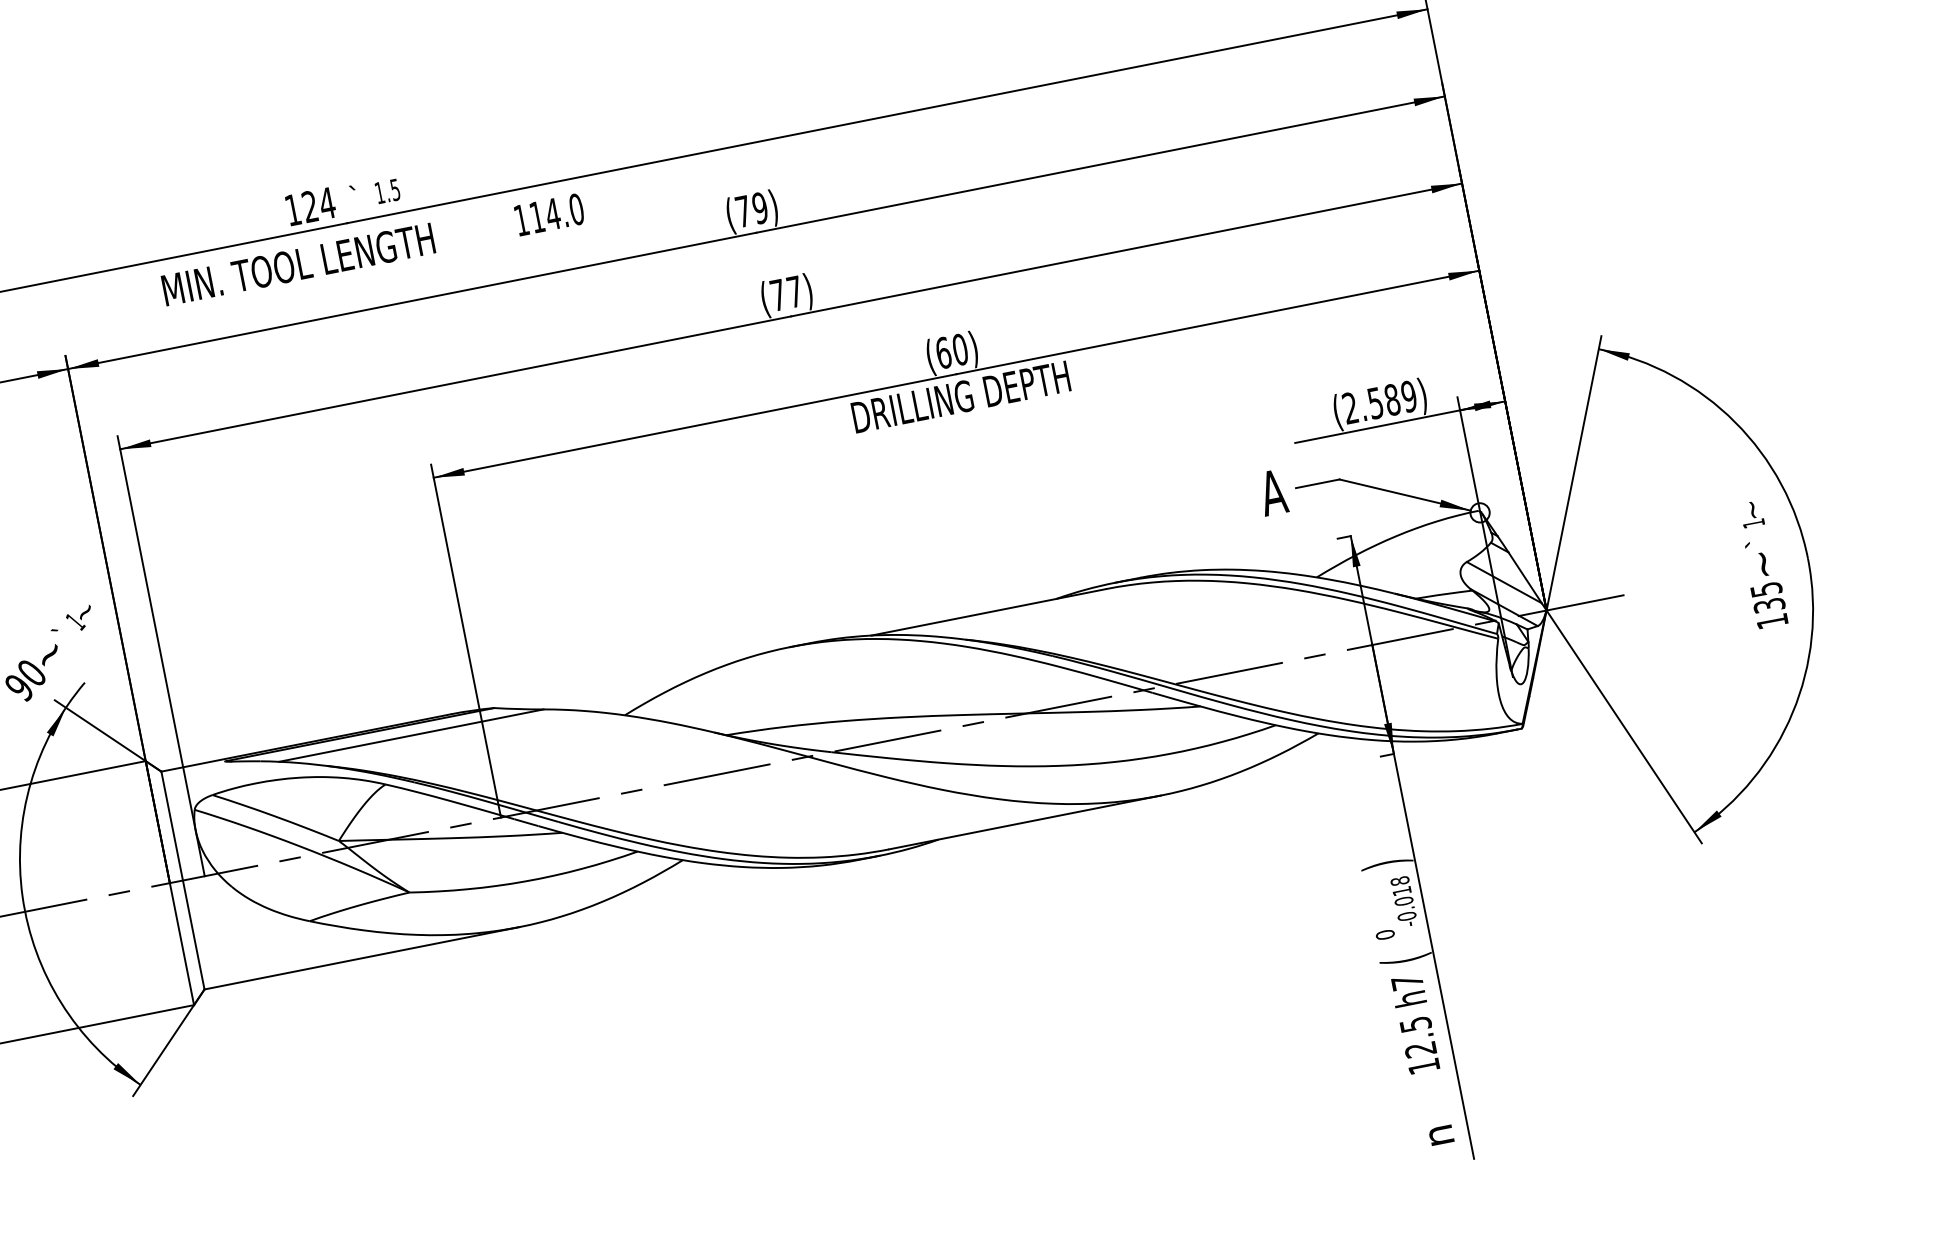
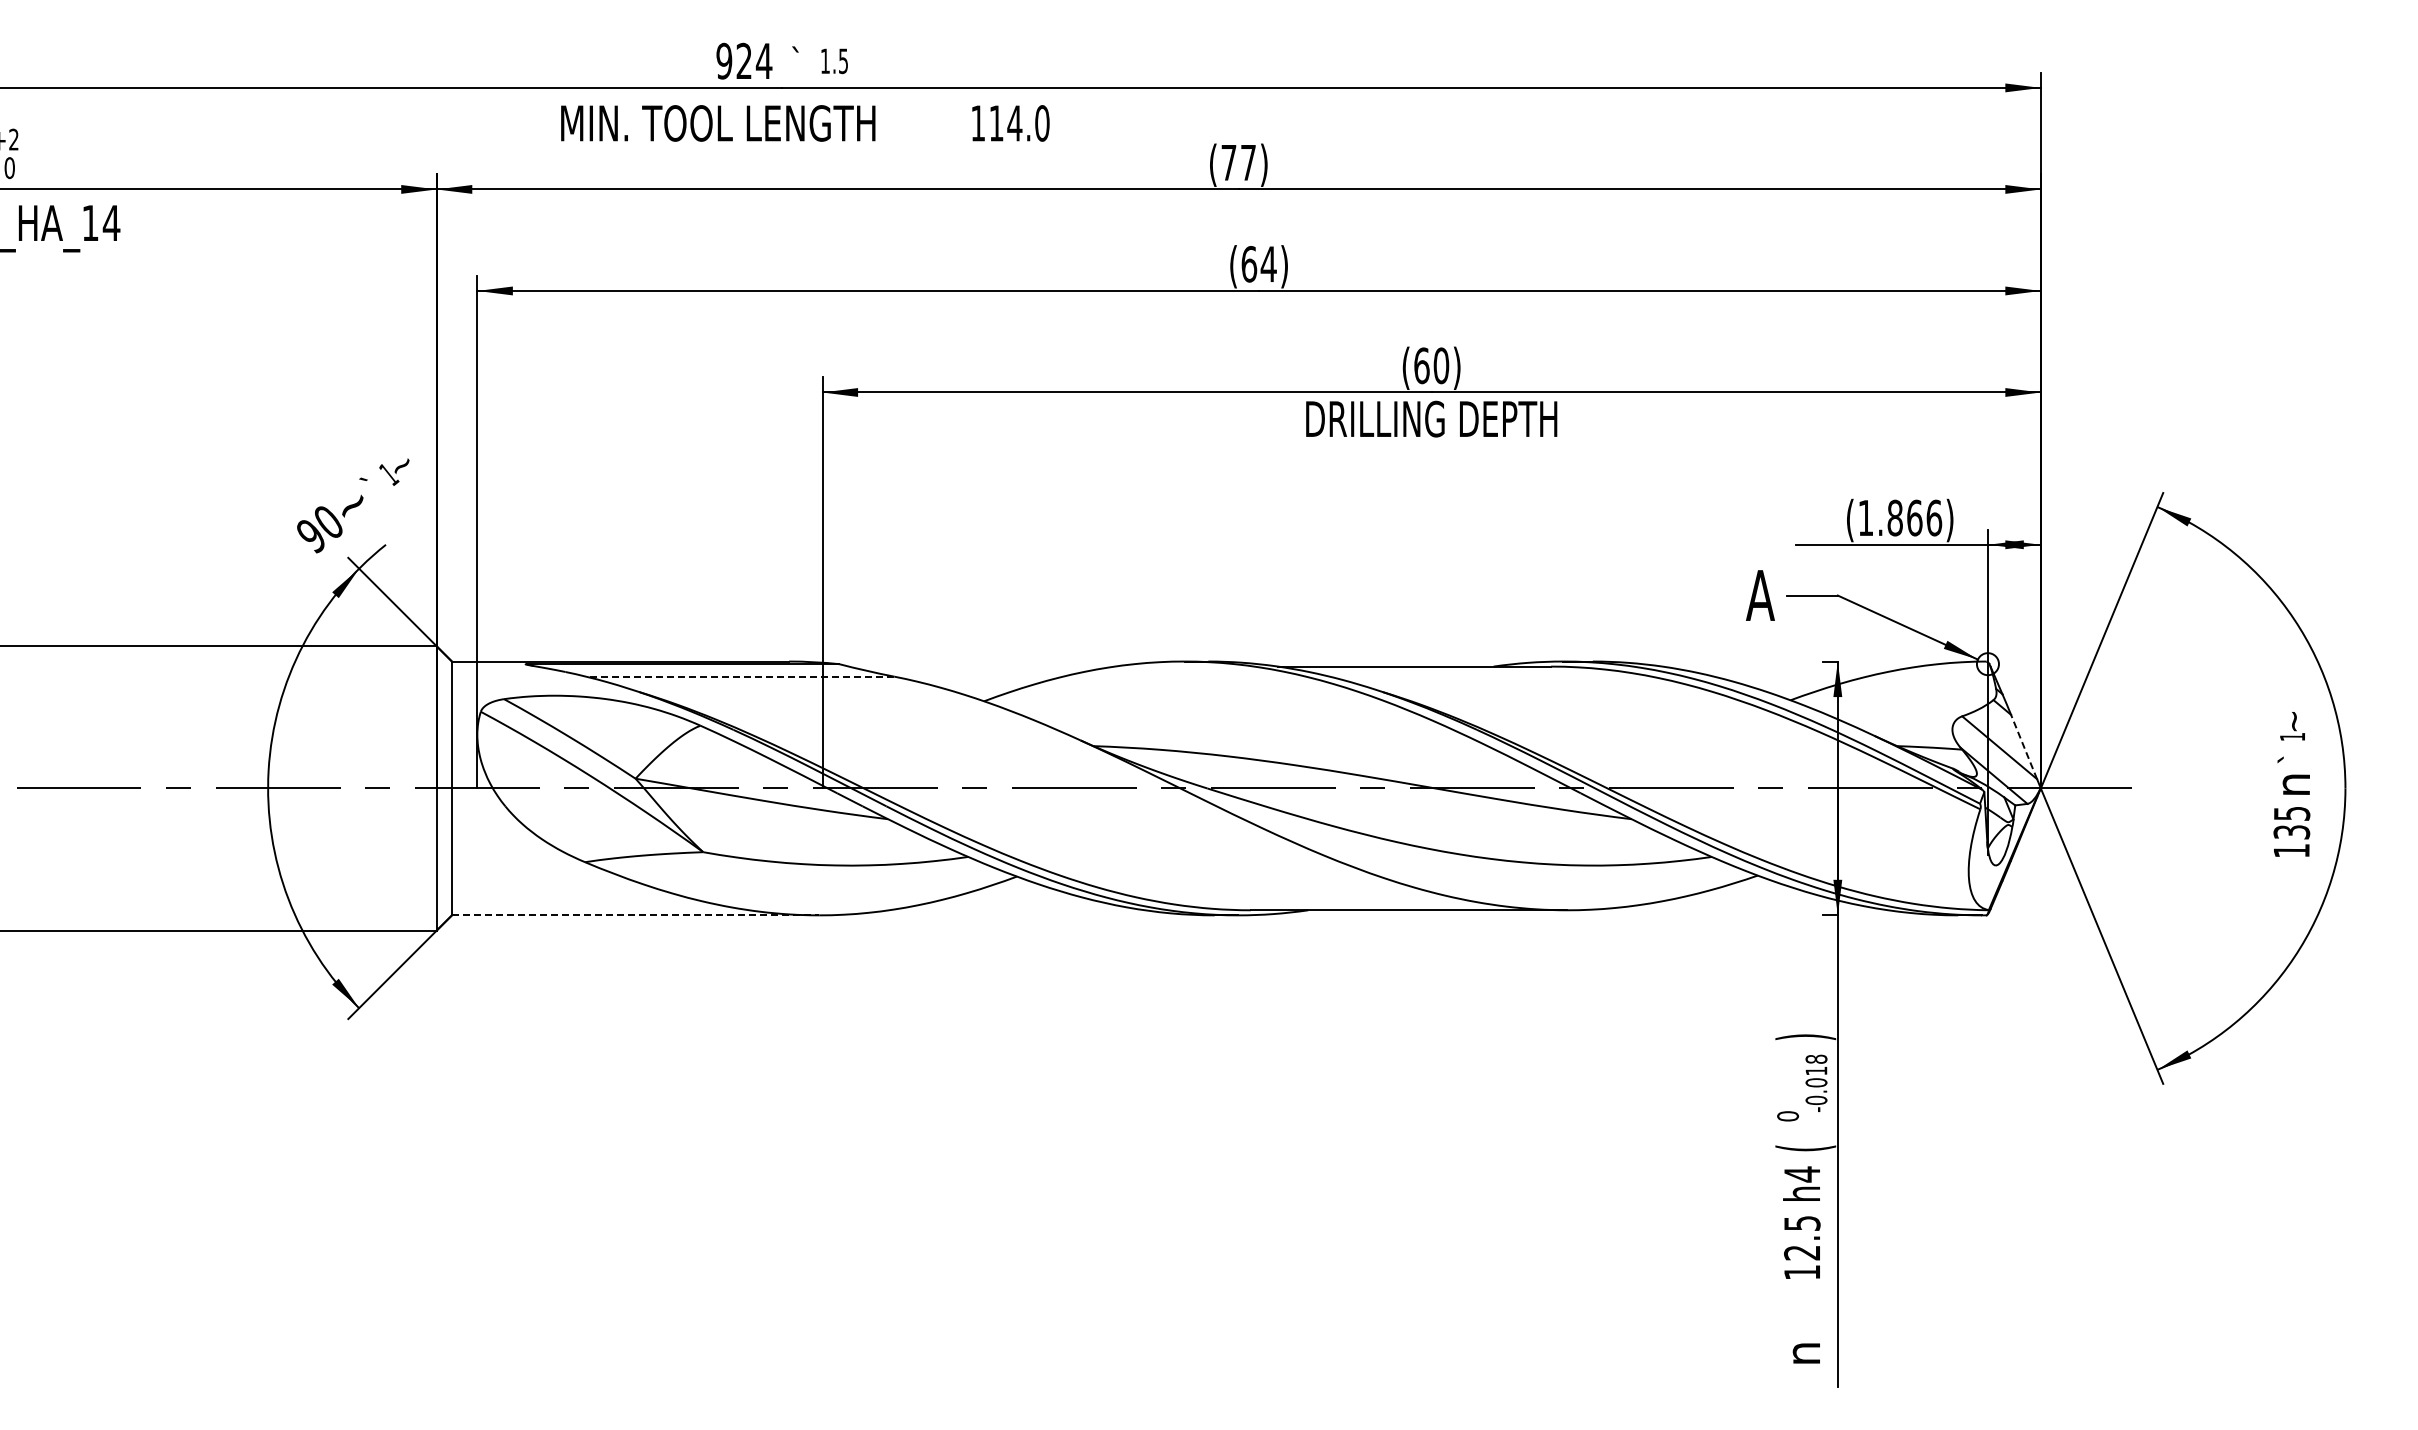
text: (760, 207) -> (1248, 162), (79) -> (77)
text: (293, 209) -> (724, 60), 124 -> 924
text: (786, 293) -> (1258, 264), (77) -> (64)
text: (1380, 401) -> (1900, 517), (2.589) -> (1.866)
text: (1764, 563) -> (2295, 784), ~ -> n
line: (1525, 578) -> (2024, 747), solid -> dashed
line: (410, 735) -> (739, 676), solid -> dashed
line: (362, 958) -> (635, 915), solid -> dashed
text: (1406, 982) -> (1801, 1174), h7 -> h4

